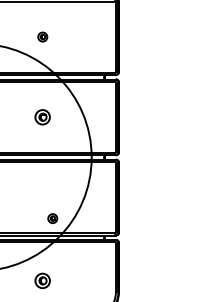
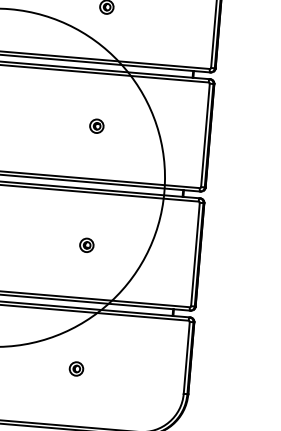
part: (42, 117) -> (96, 126), size x0.62
part: (52, 218) -> (86, 245), moved
part: (42, 280) -> (76, 368), size x0.62

